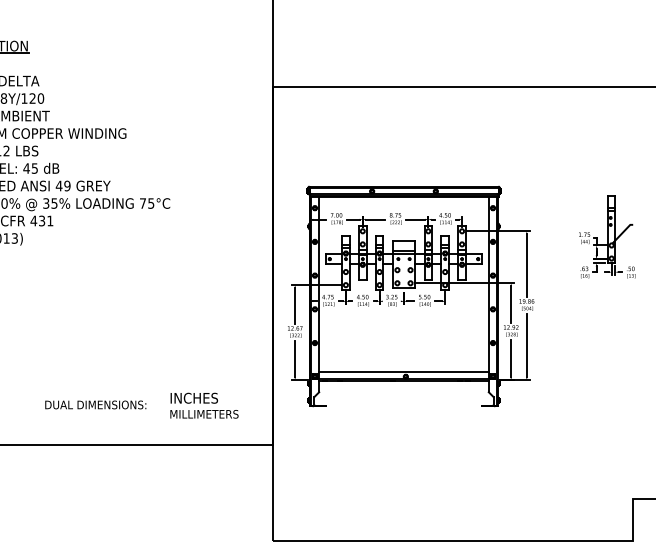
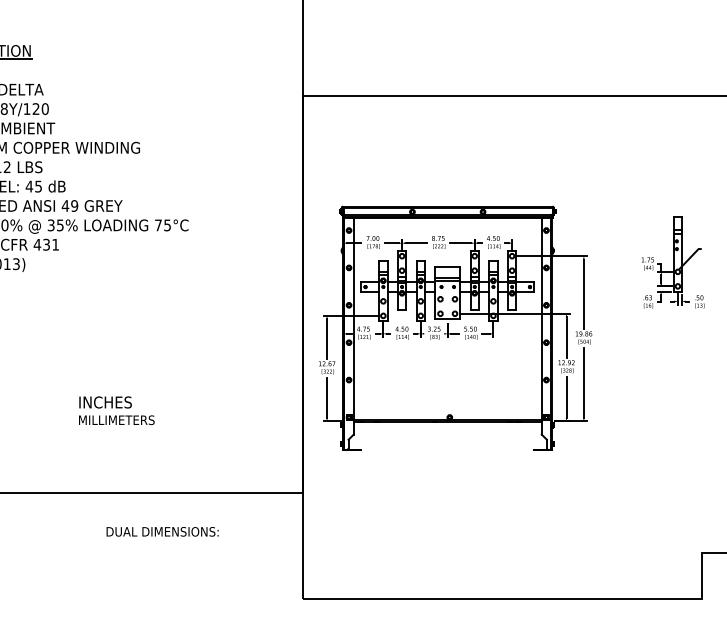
line: (403, 372) -> (447, 412), removed
text: (95, 404) -> (162, 531), moved
text: (204, 405) -> (116, 410), moved

